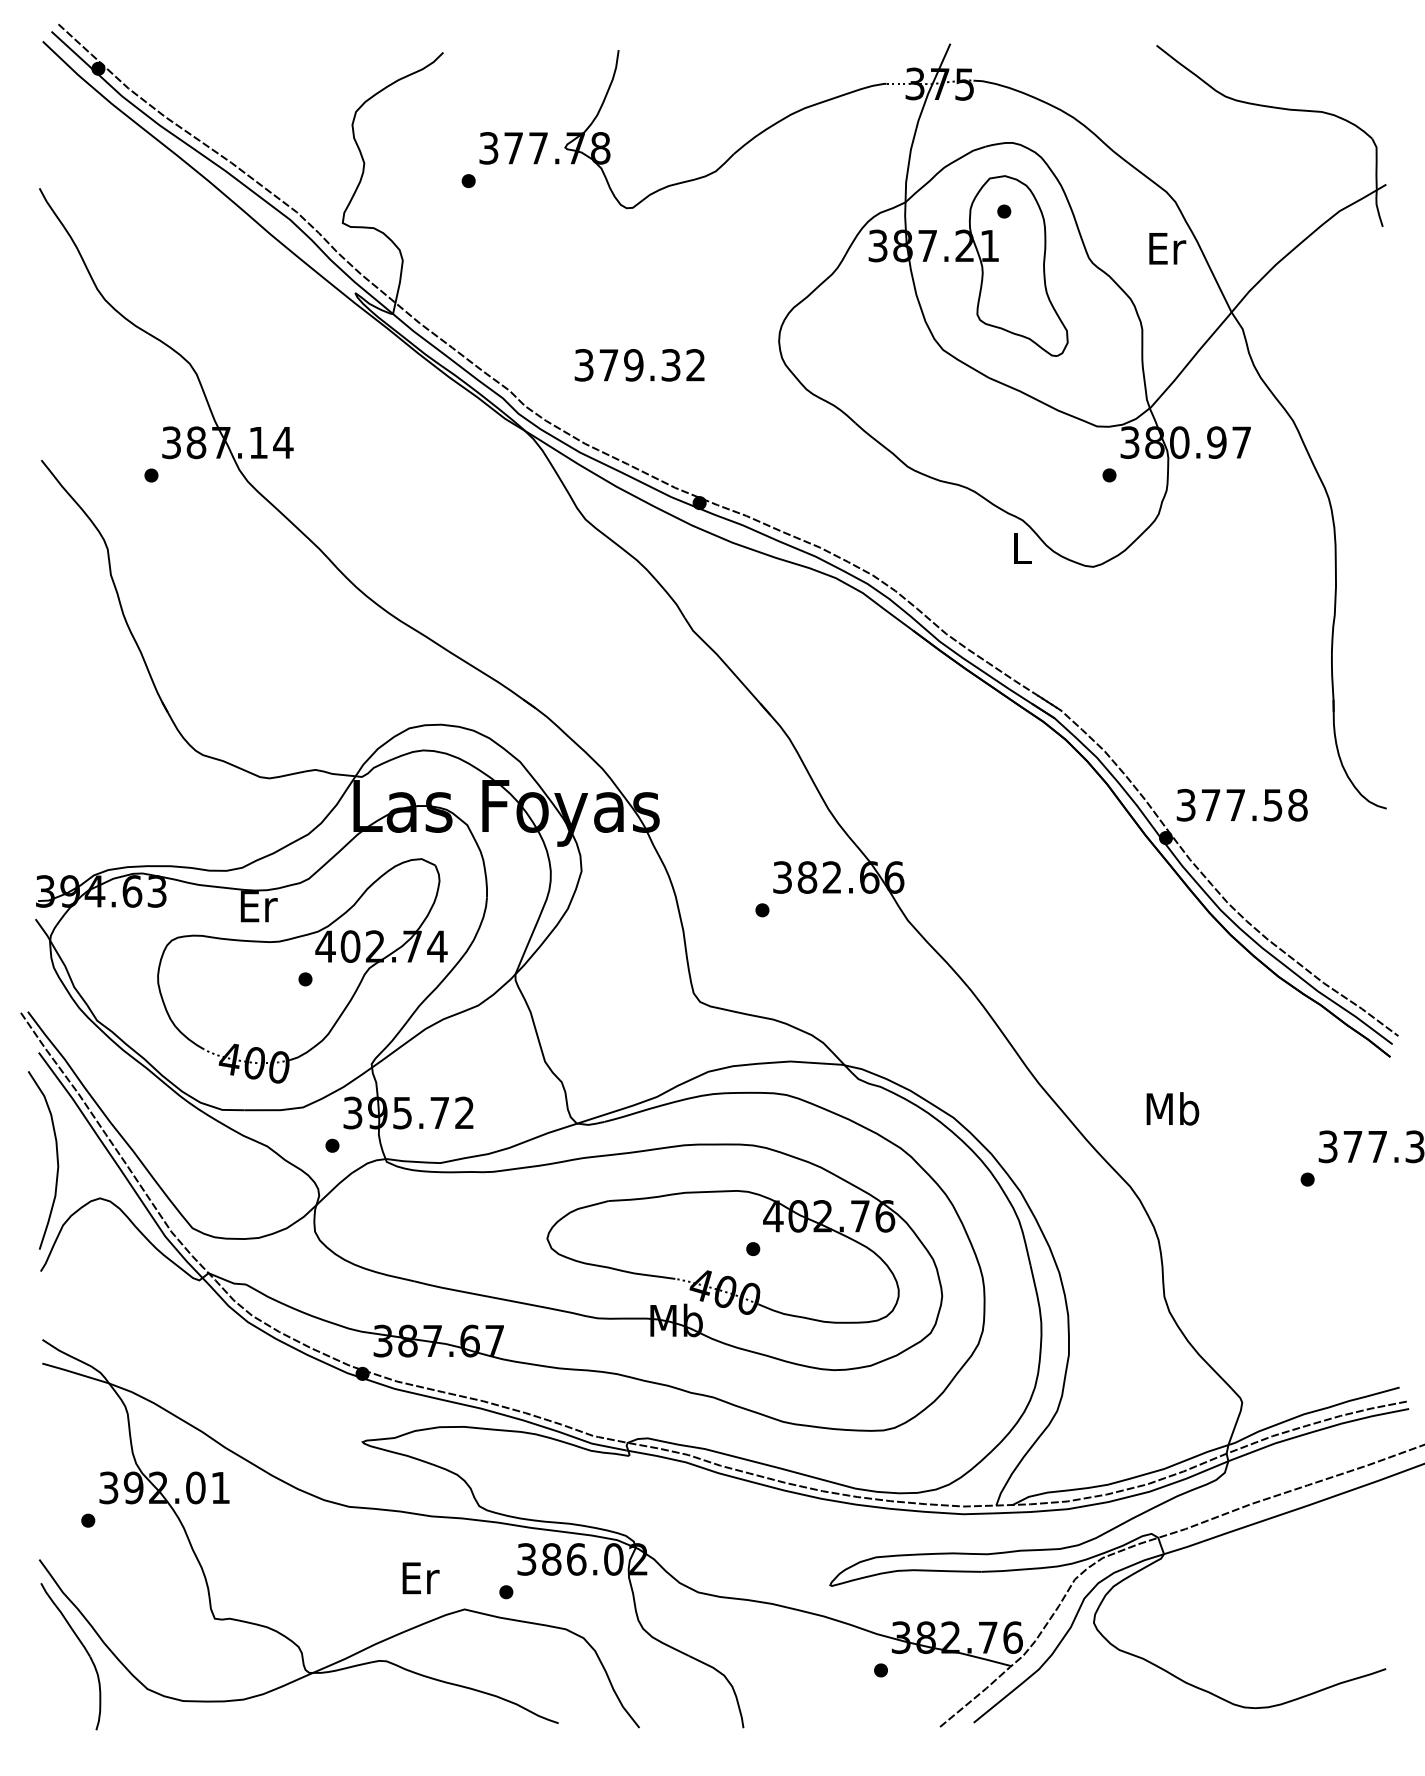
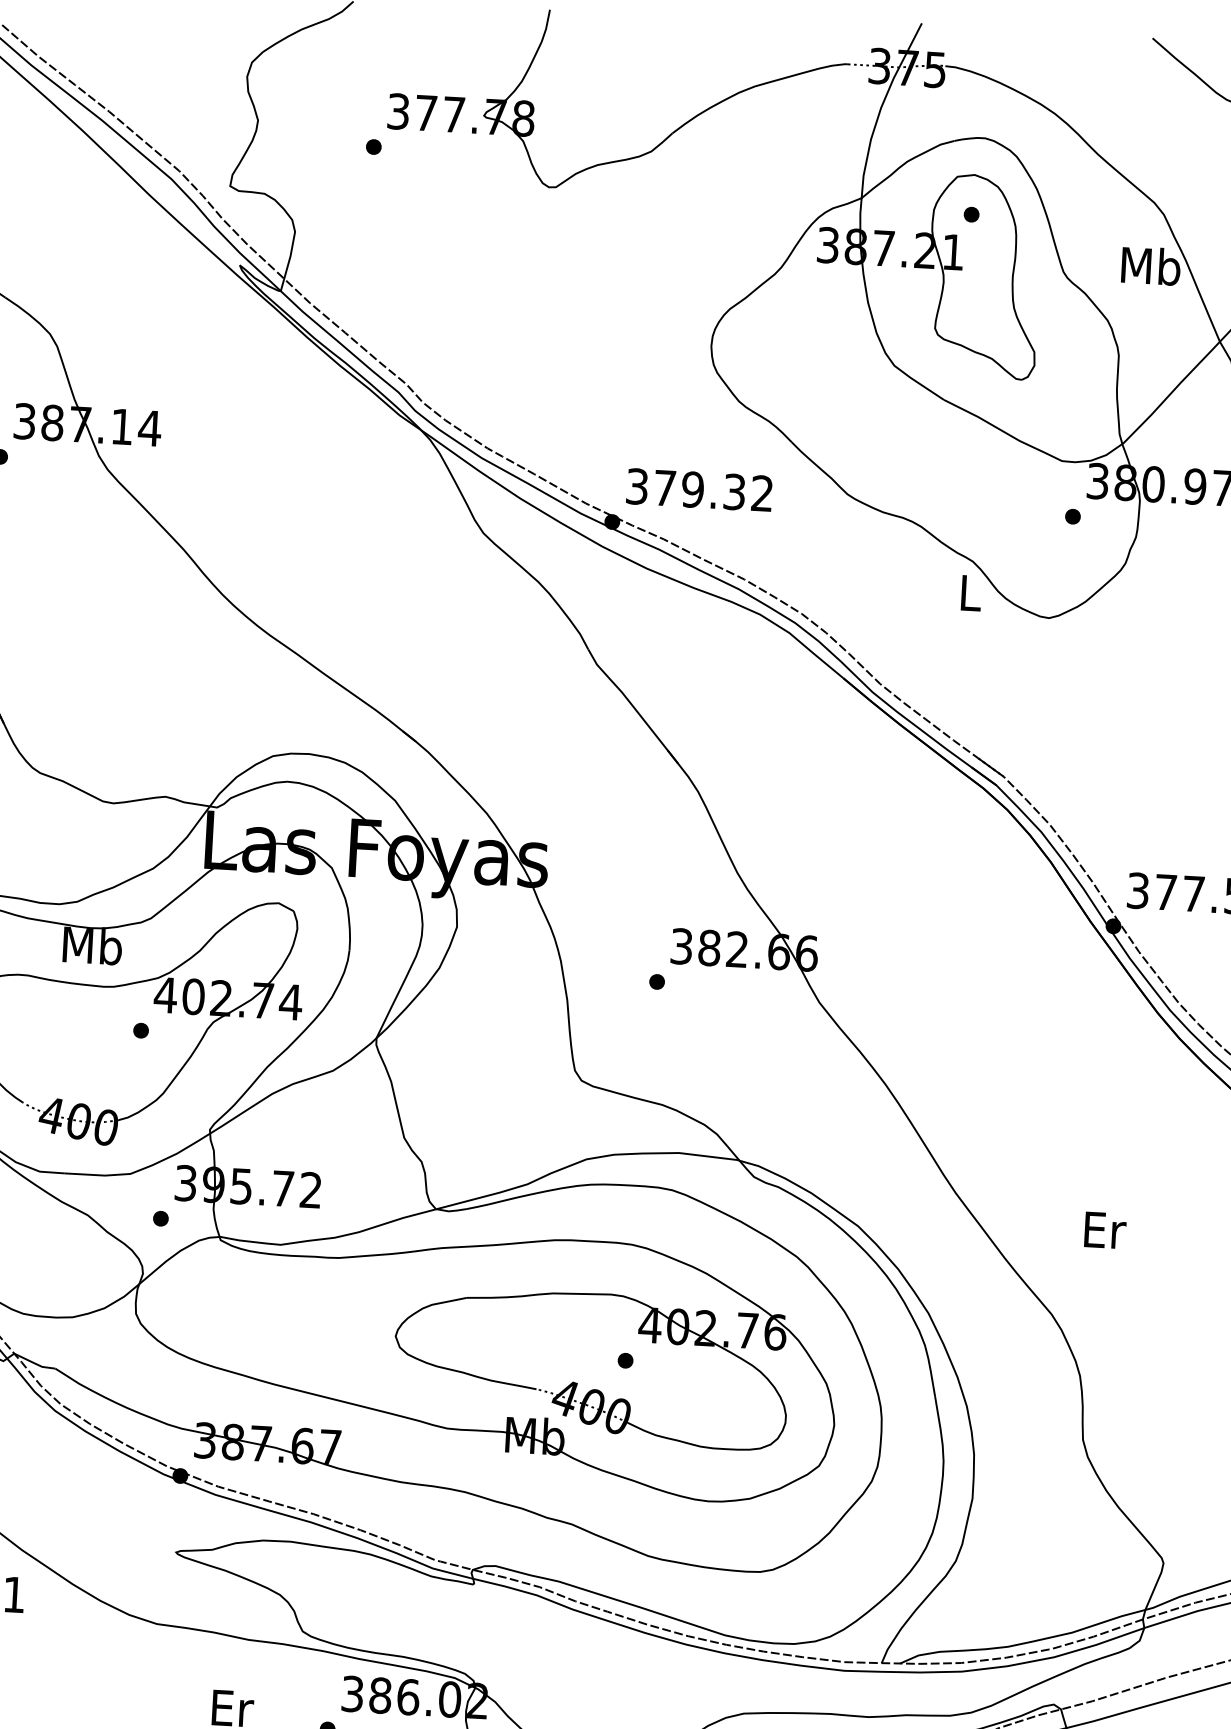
text: (1166, 248) -> (1150, 266), Er -> Mb
text: (639, 365) -> (699, 490), moved
text: (258, 905) -> (93, 945), Er -> Mb
text: (1172, 1108) -> (1103, 1229), Mb -> Er

